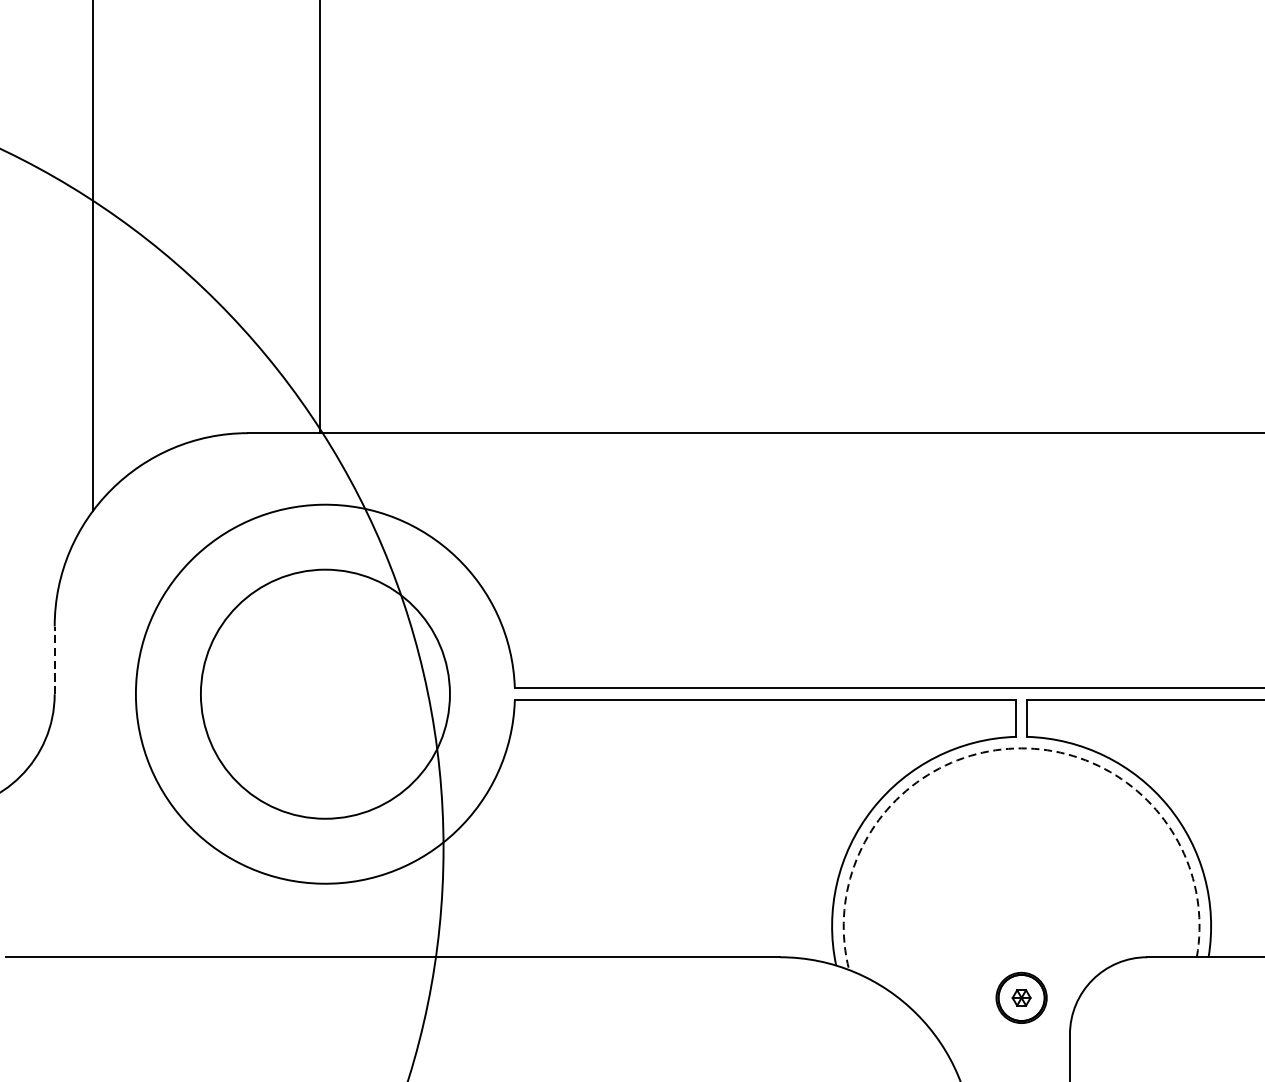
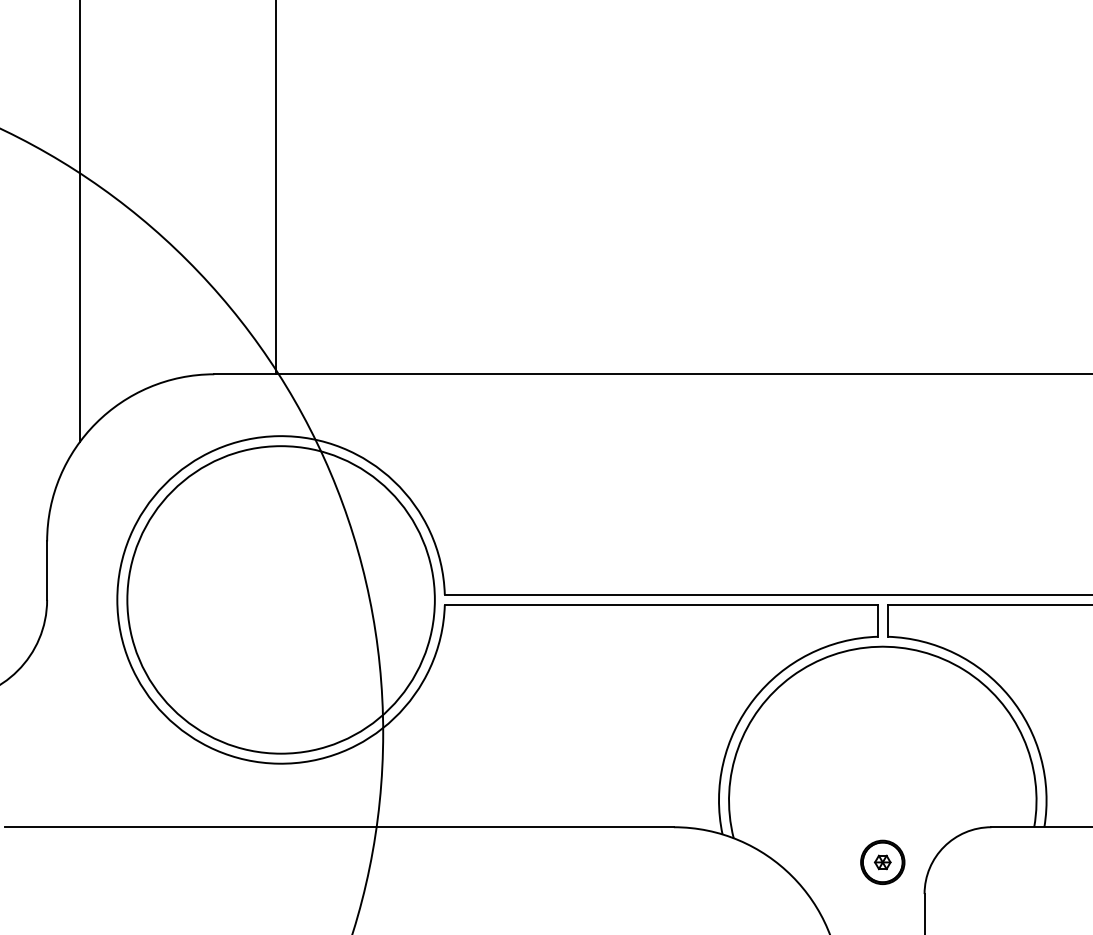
line: (55, 660) -> (47, 570), dashed -> solid
circle: (324, 693) -> (280, 599), size x1.43
arc: (1015, 748) -> (877, 646), dashed -> solid

